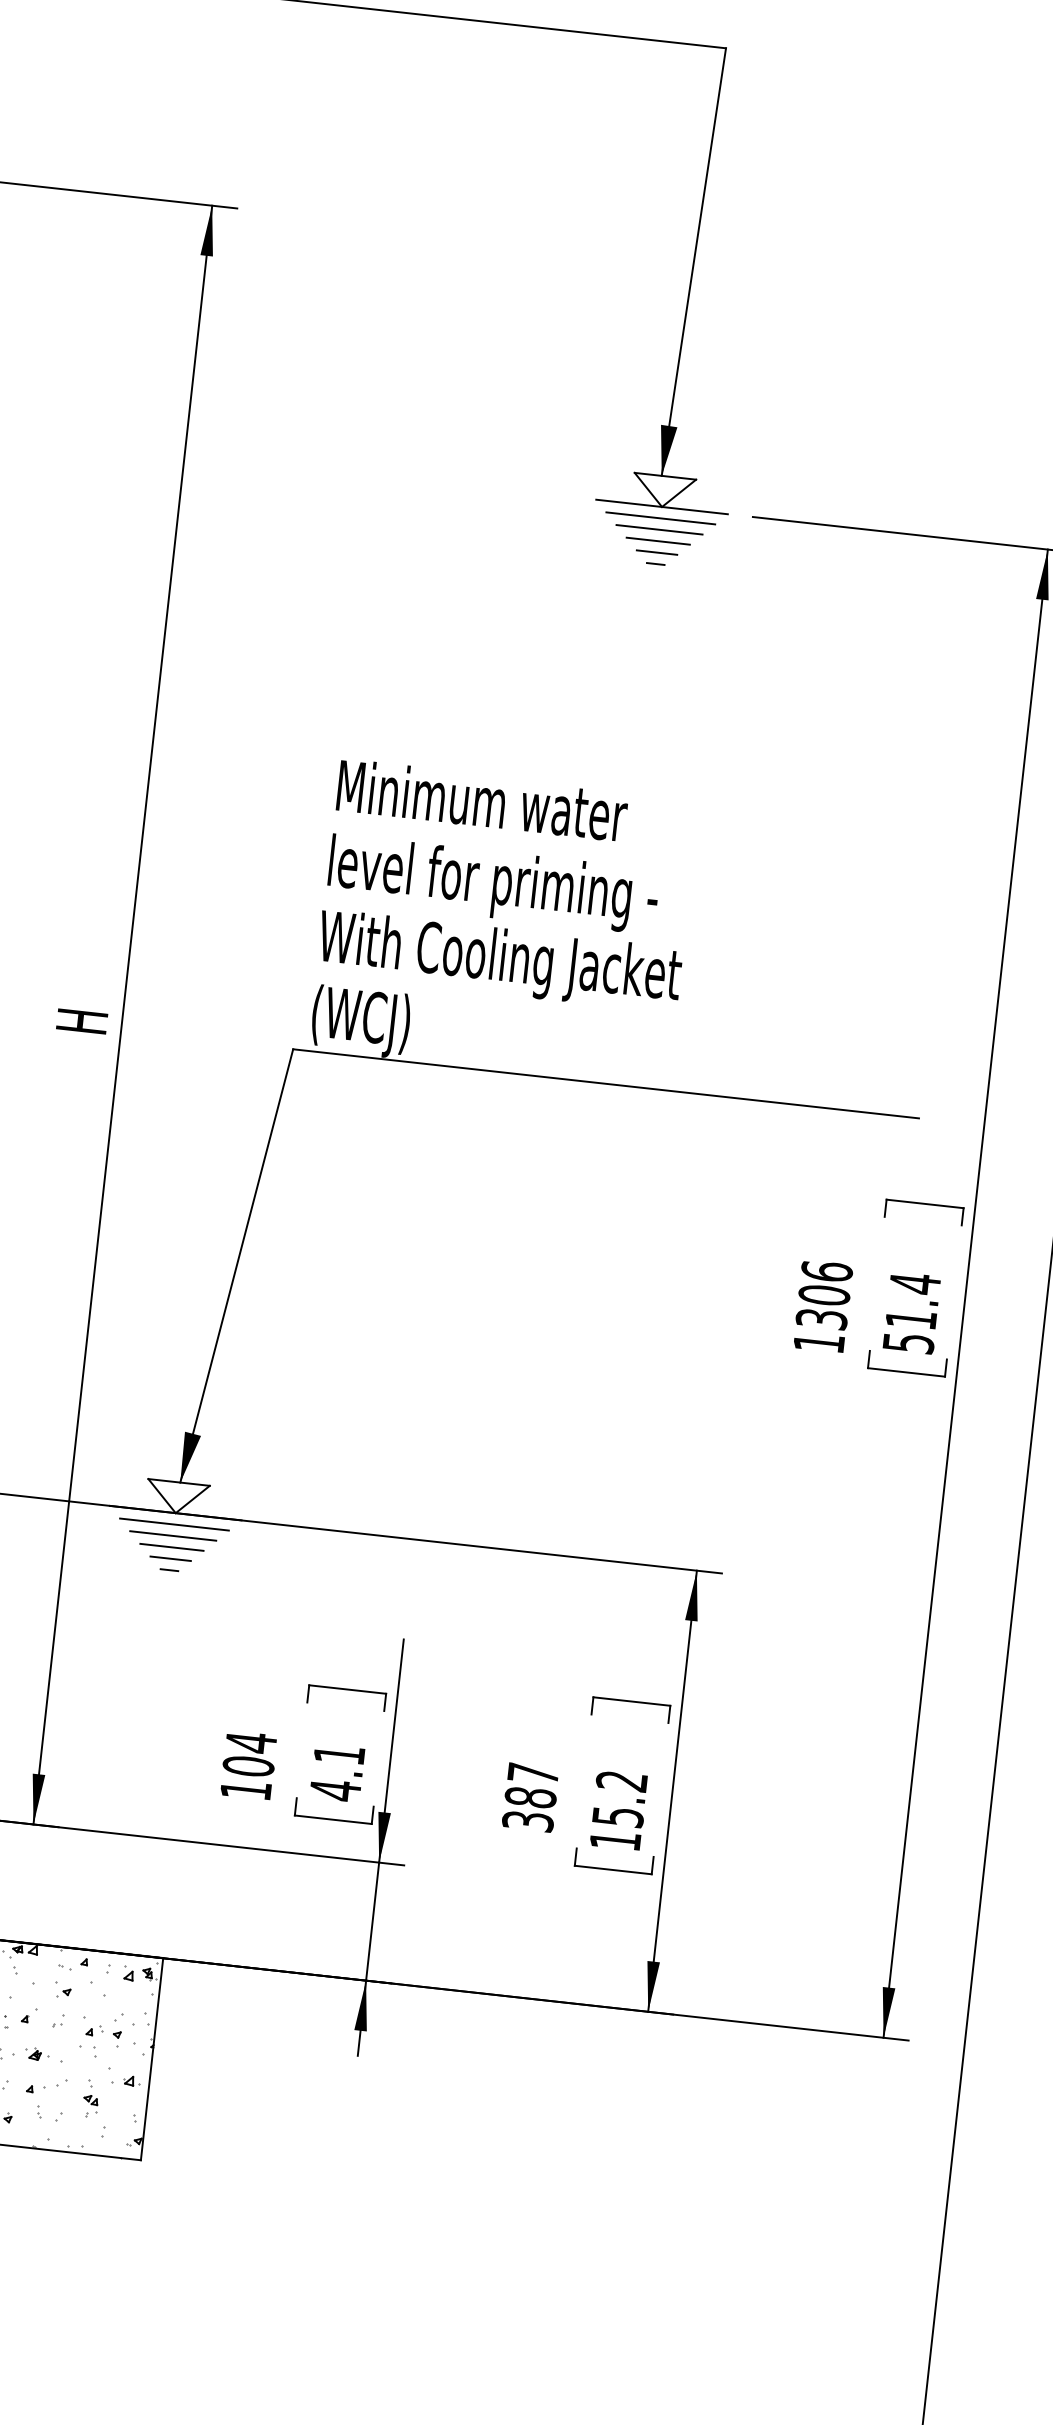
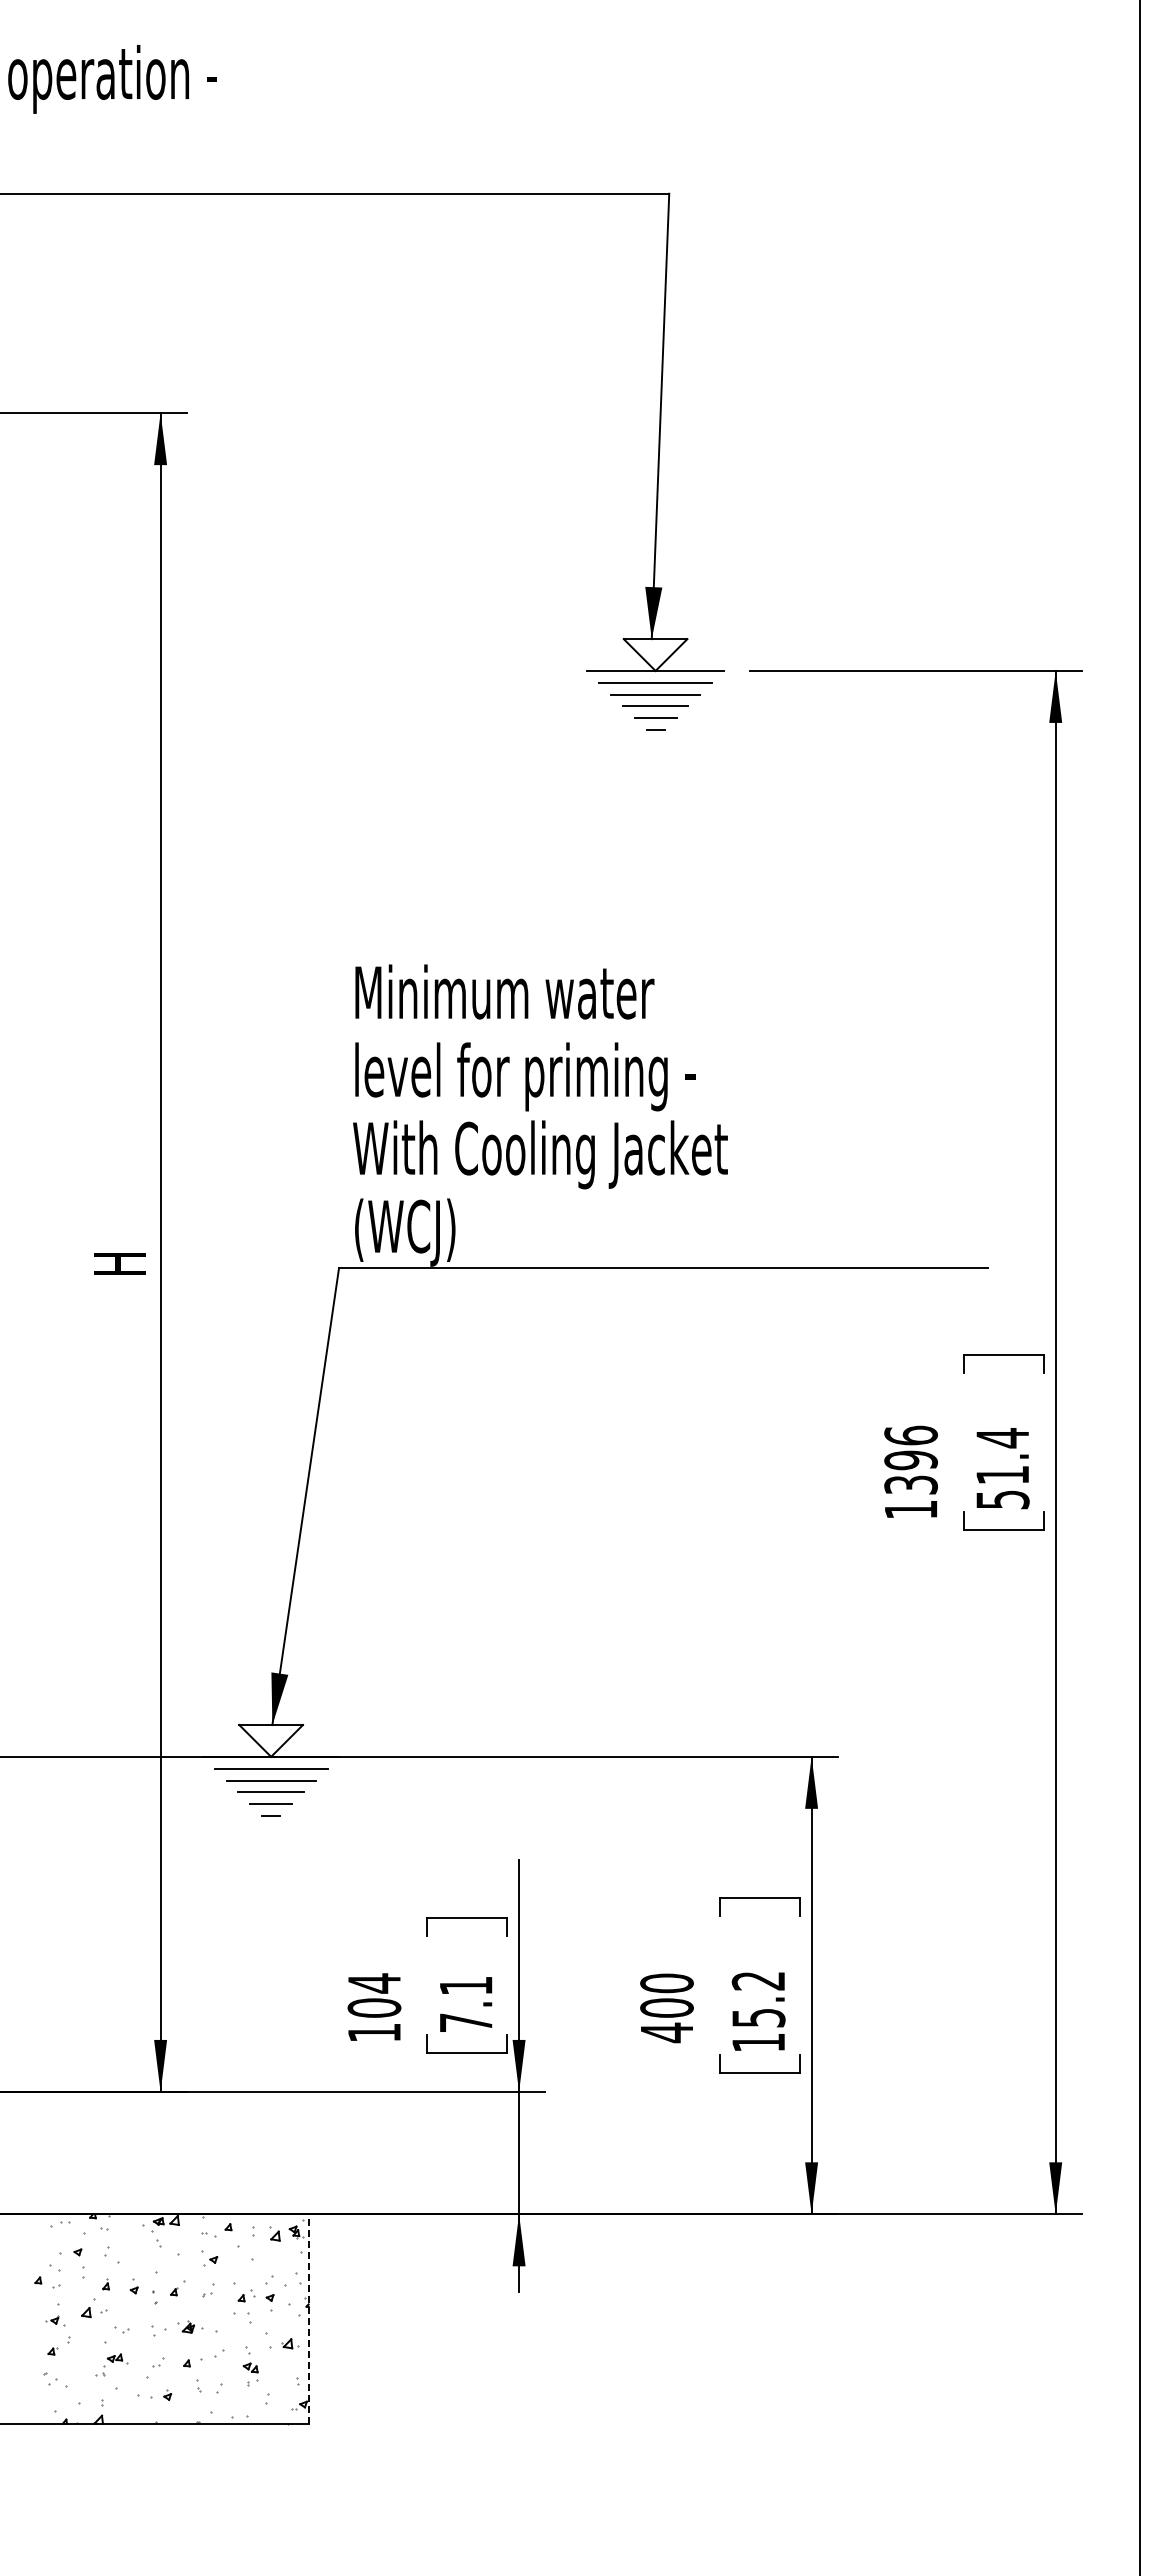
text: (823, 1295) -> (910, 1460), 1306 -> 1396
text: (335, 1790) -> (466, 2022), 4.1 -> 7.1
text: (530, 1797) -> (666, 2008), 387 -> 400
line: (151, 2058) -> (308, 2318), solid -> dashed

